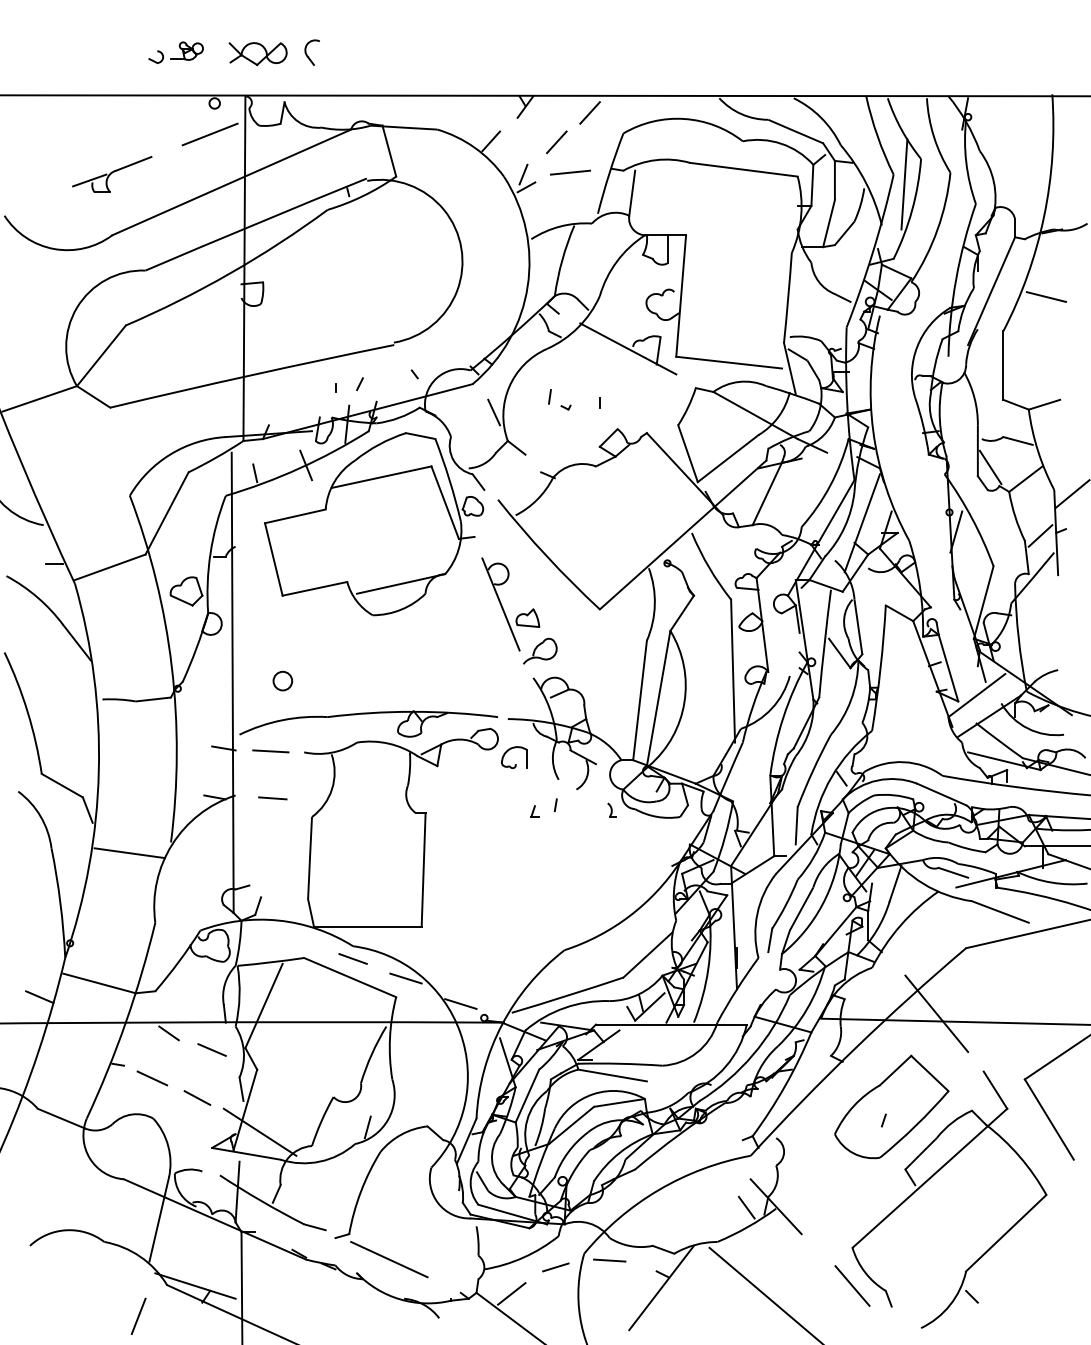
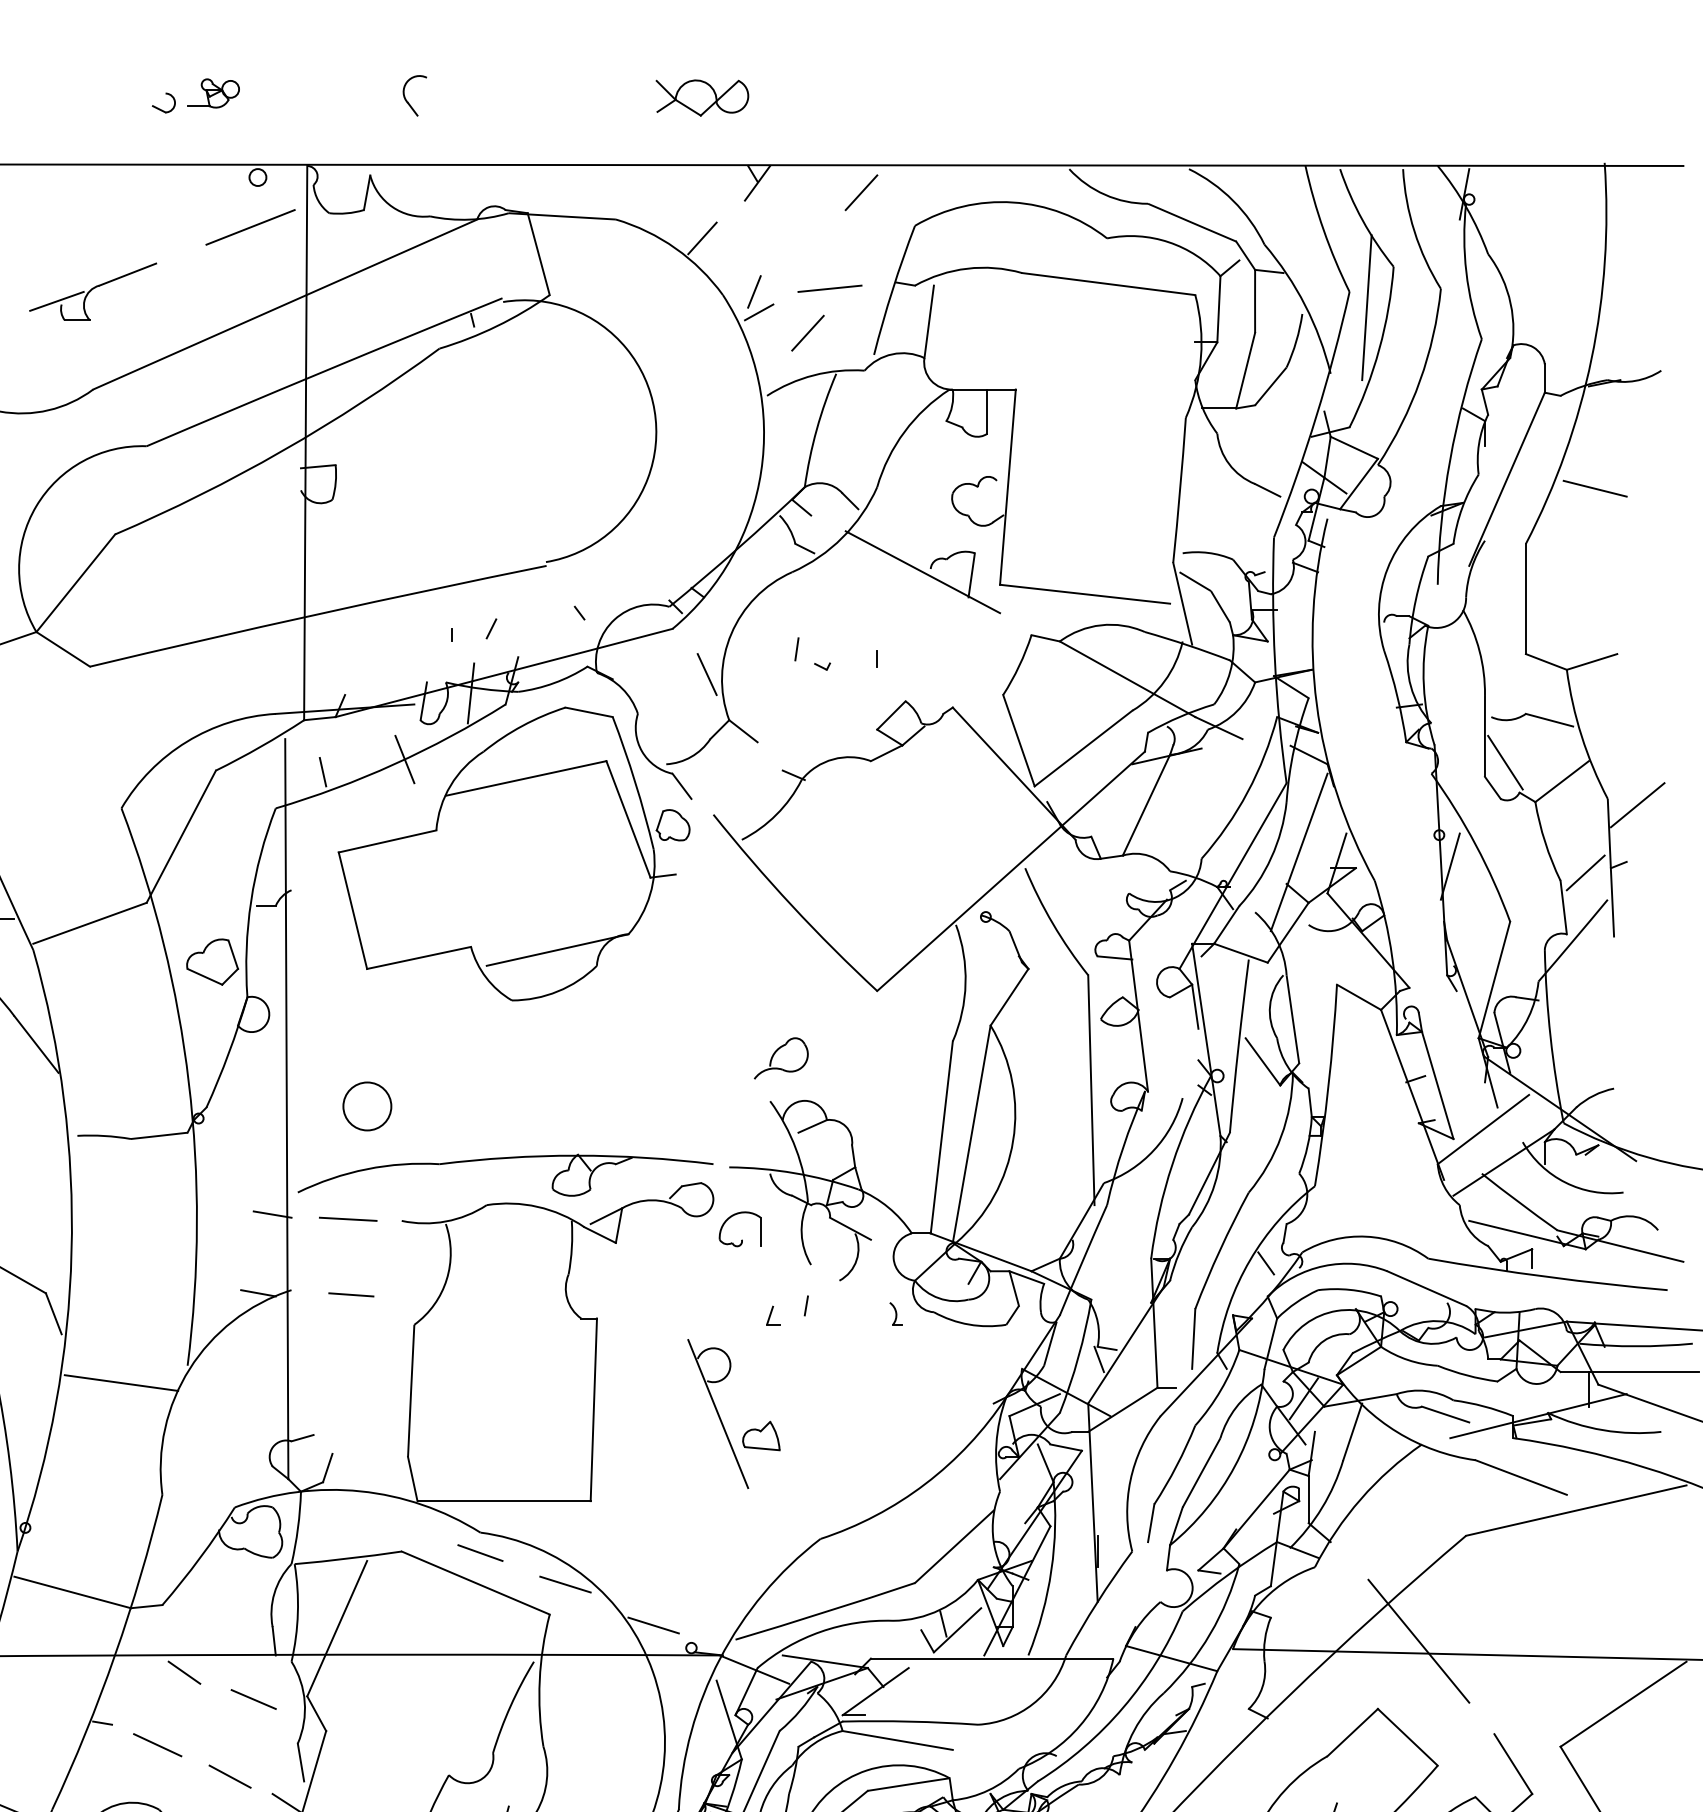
part: (257, 54) -> (701, 98), moved
line: (556, 142) -> (807, 333), moved
part: (503, 607) -> (722, 1418), moved
circle: (282, 680) -> (366, 1105), size x1.6

